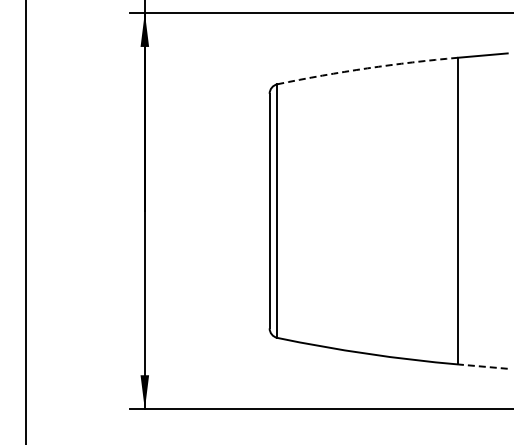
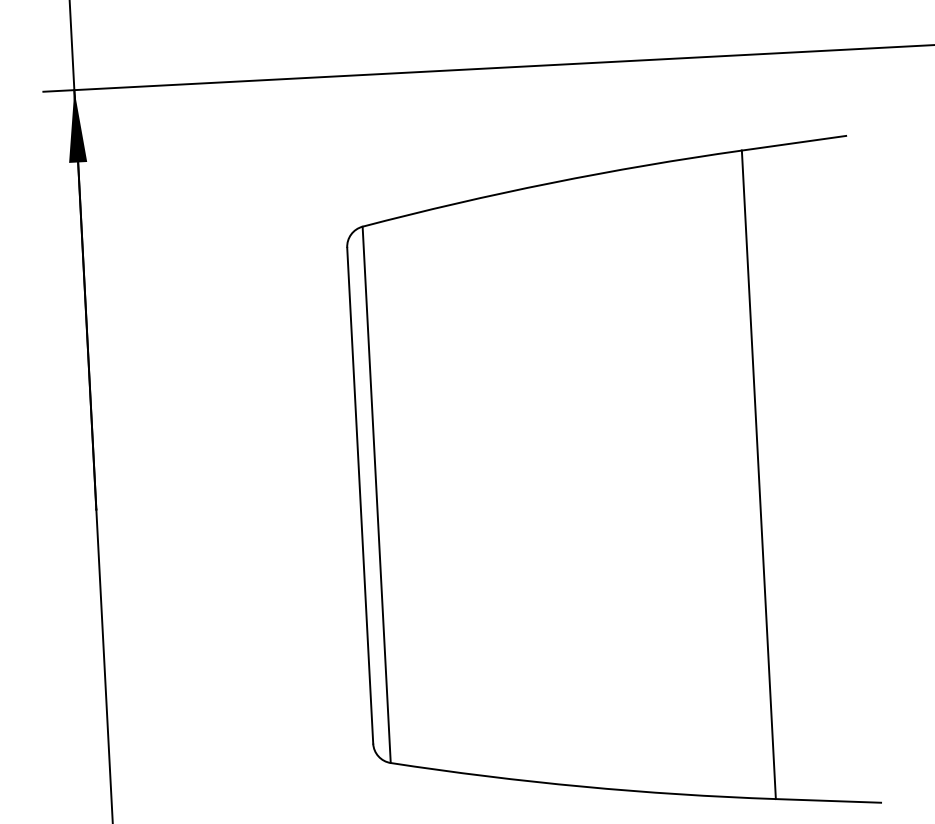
arc: (367, 68) -> (551, 183), dashed -> solid
line: (482, 366) -> (827, 800), dashed -> solid

